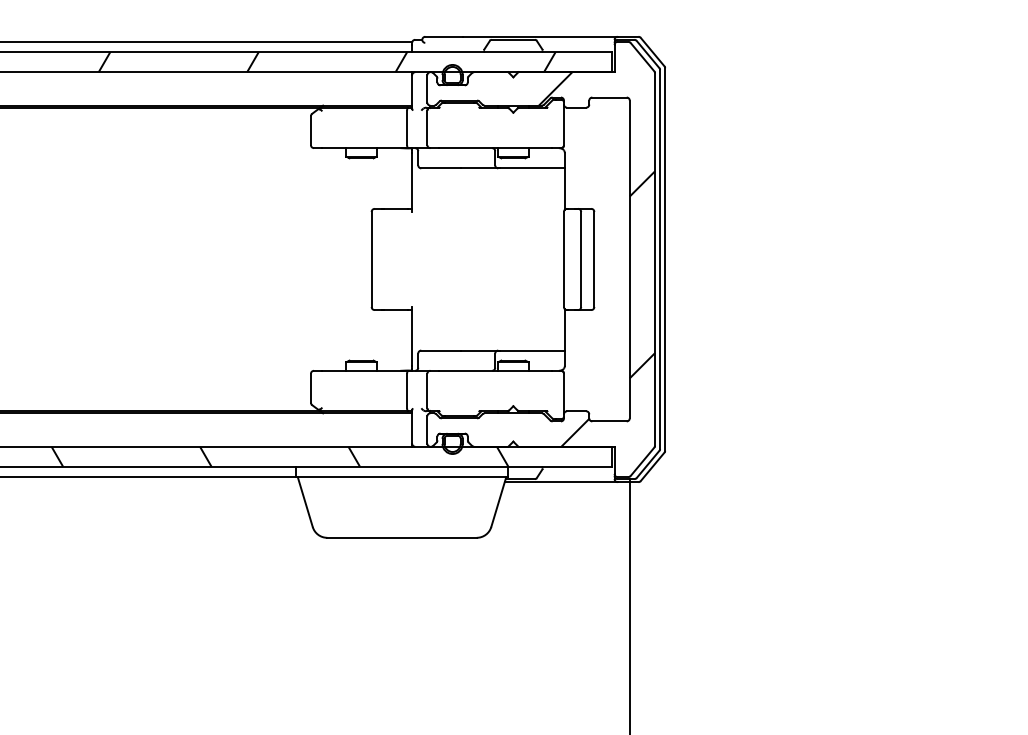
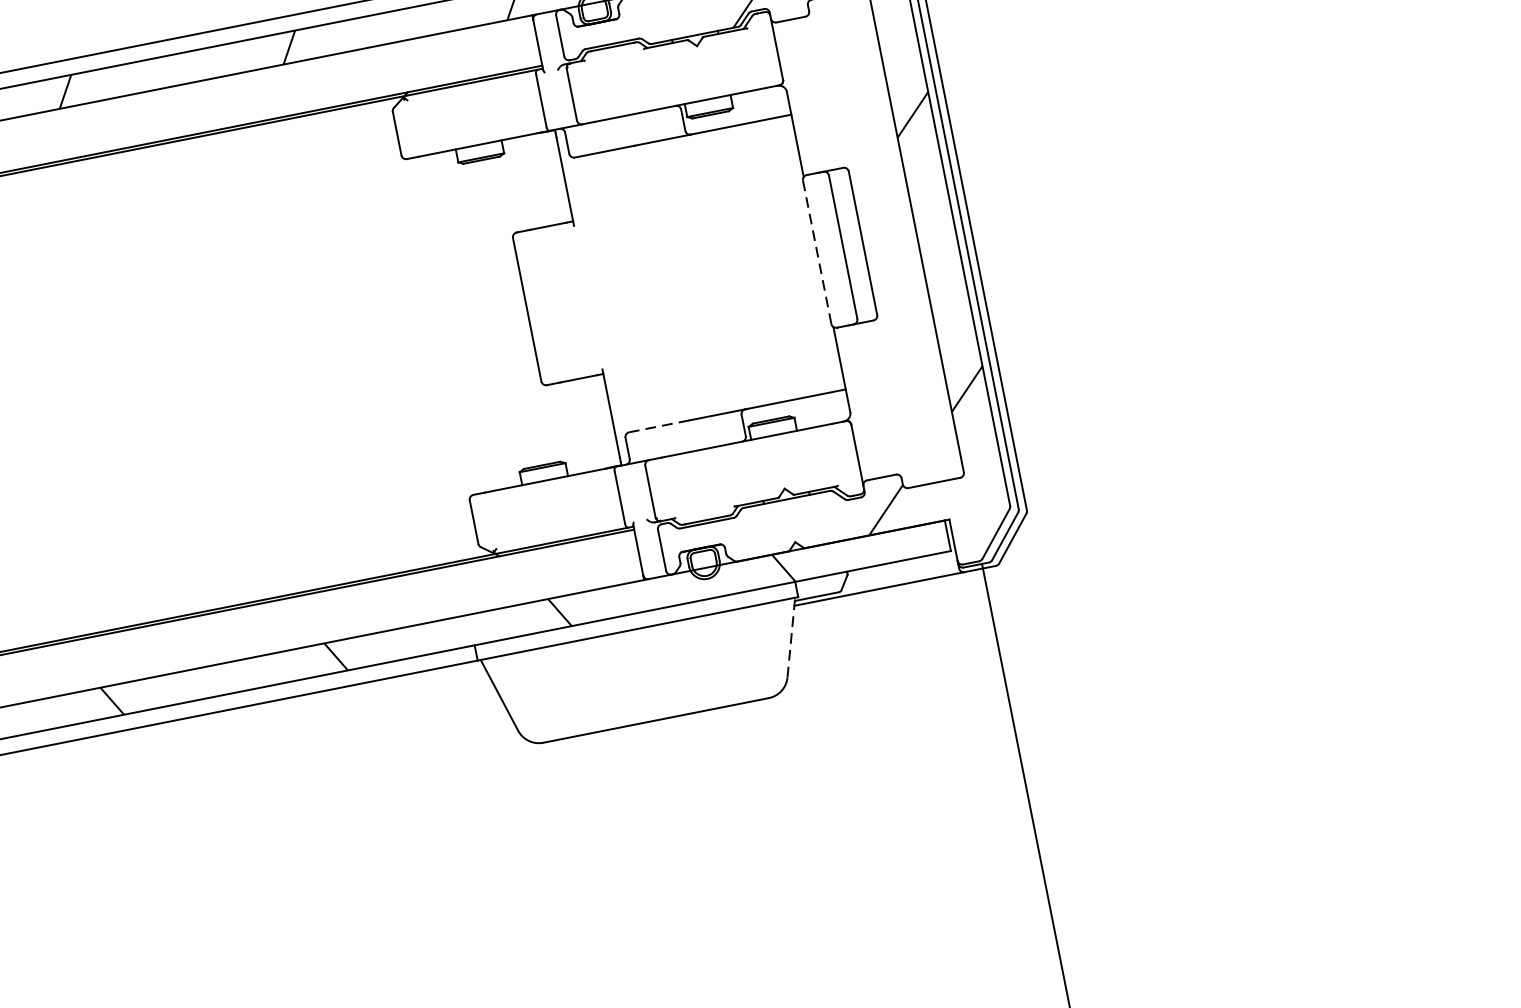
line: (563, 259) -> (816, 252), solid -> dashed
line: (441, 350) -> (659, 426), solid -> dashed
line: (498, 501) -> (790, 636), solid -> dashed

